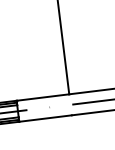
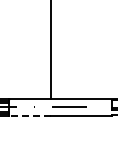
line: (44, 118) -> (29, 115), solid -> dashed

